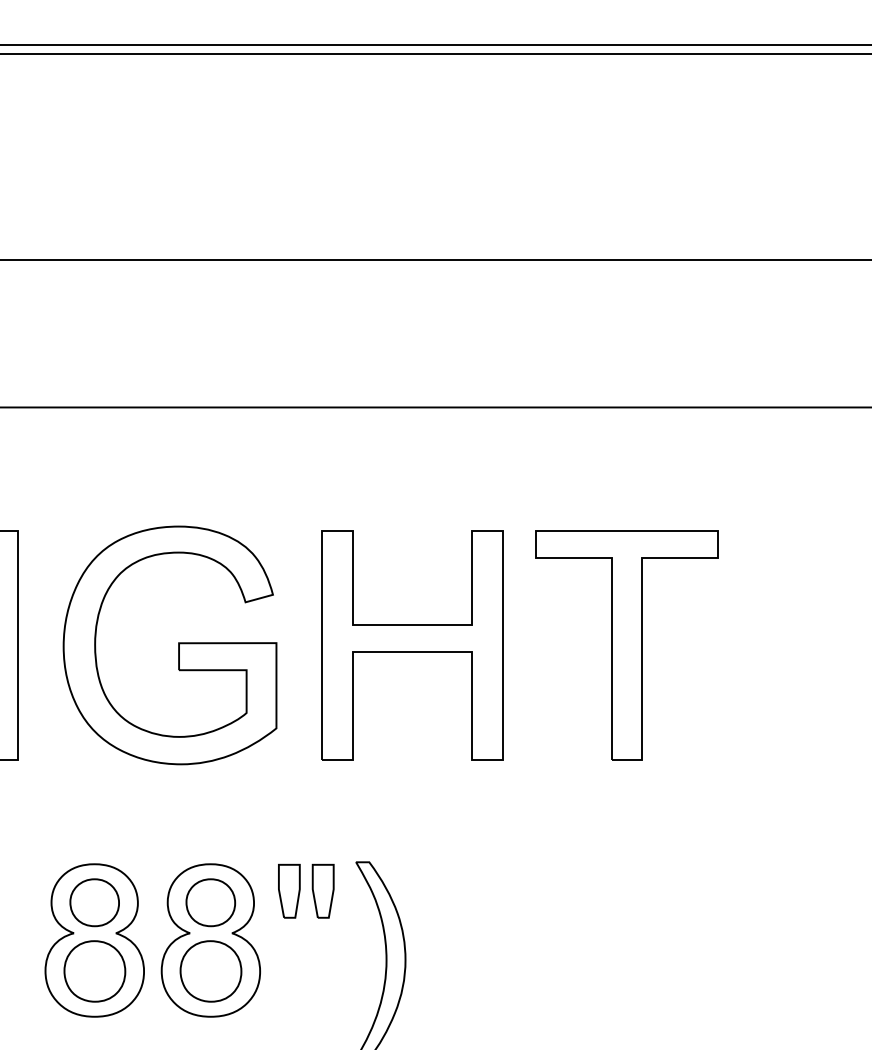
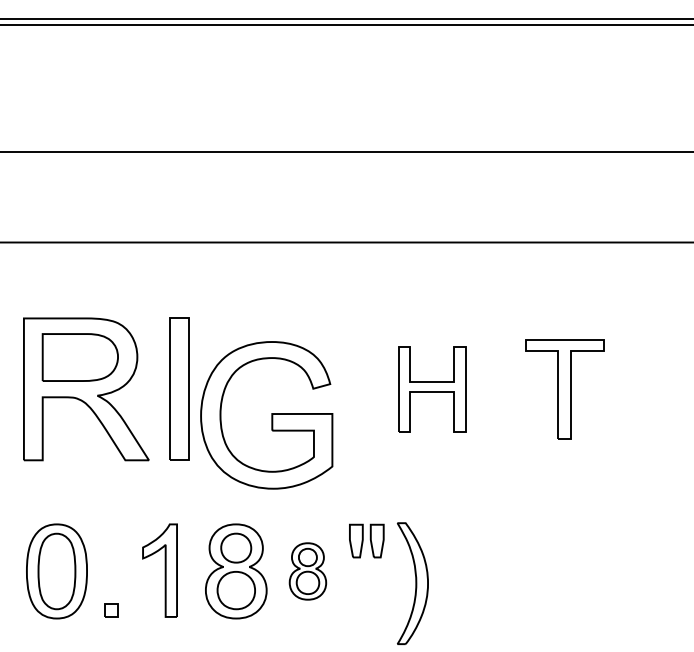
part: (412, 644) -> (432, 388), size x0.6
part: (626, 644) -> (564, 388), size x0.7
part: (169, 645) -> (266, 415), moved
part: (210, 940) -> (307, 571), size x0.6

